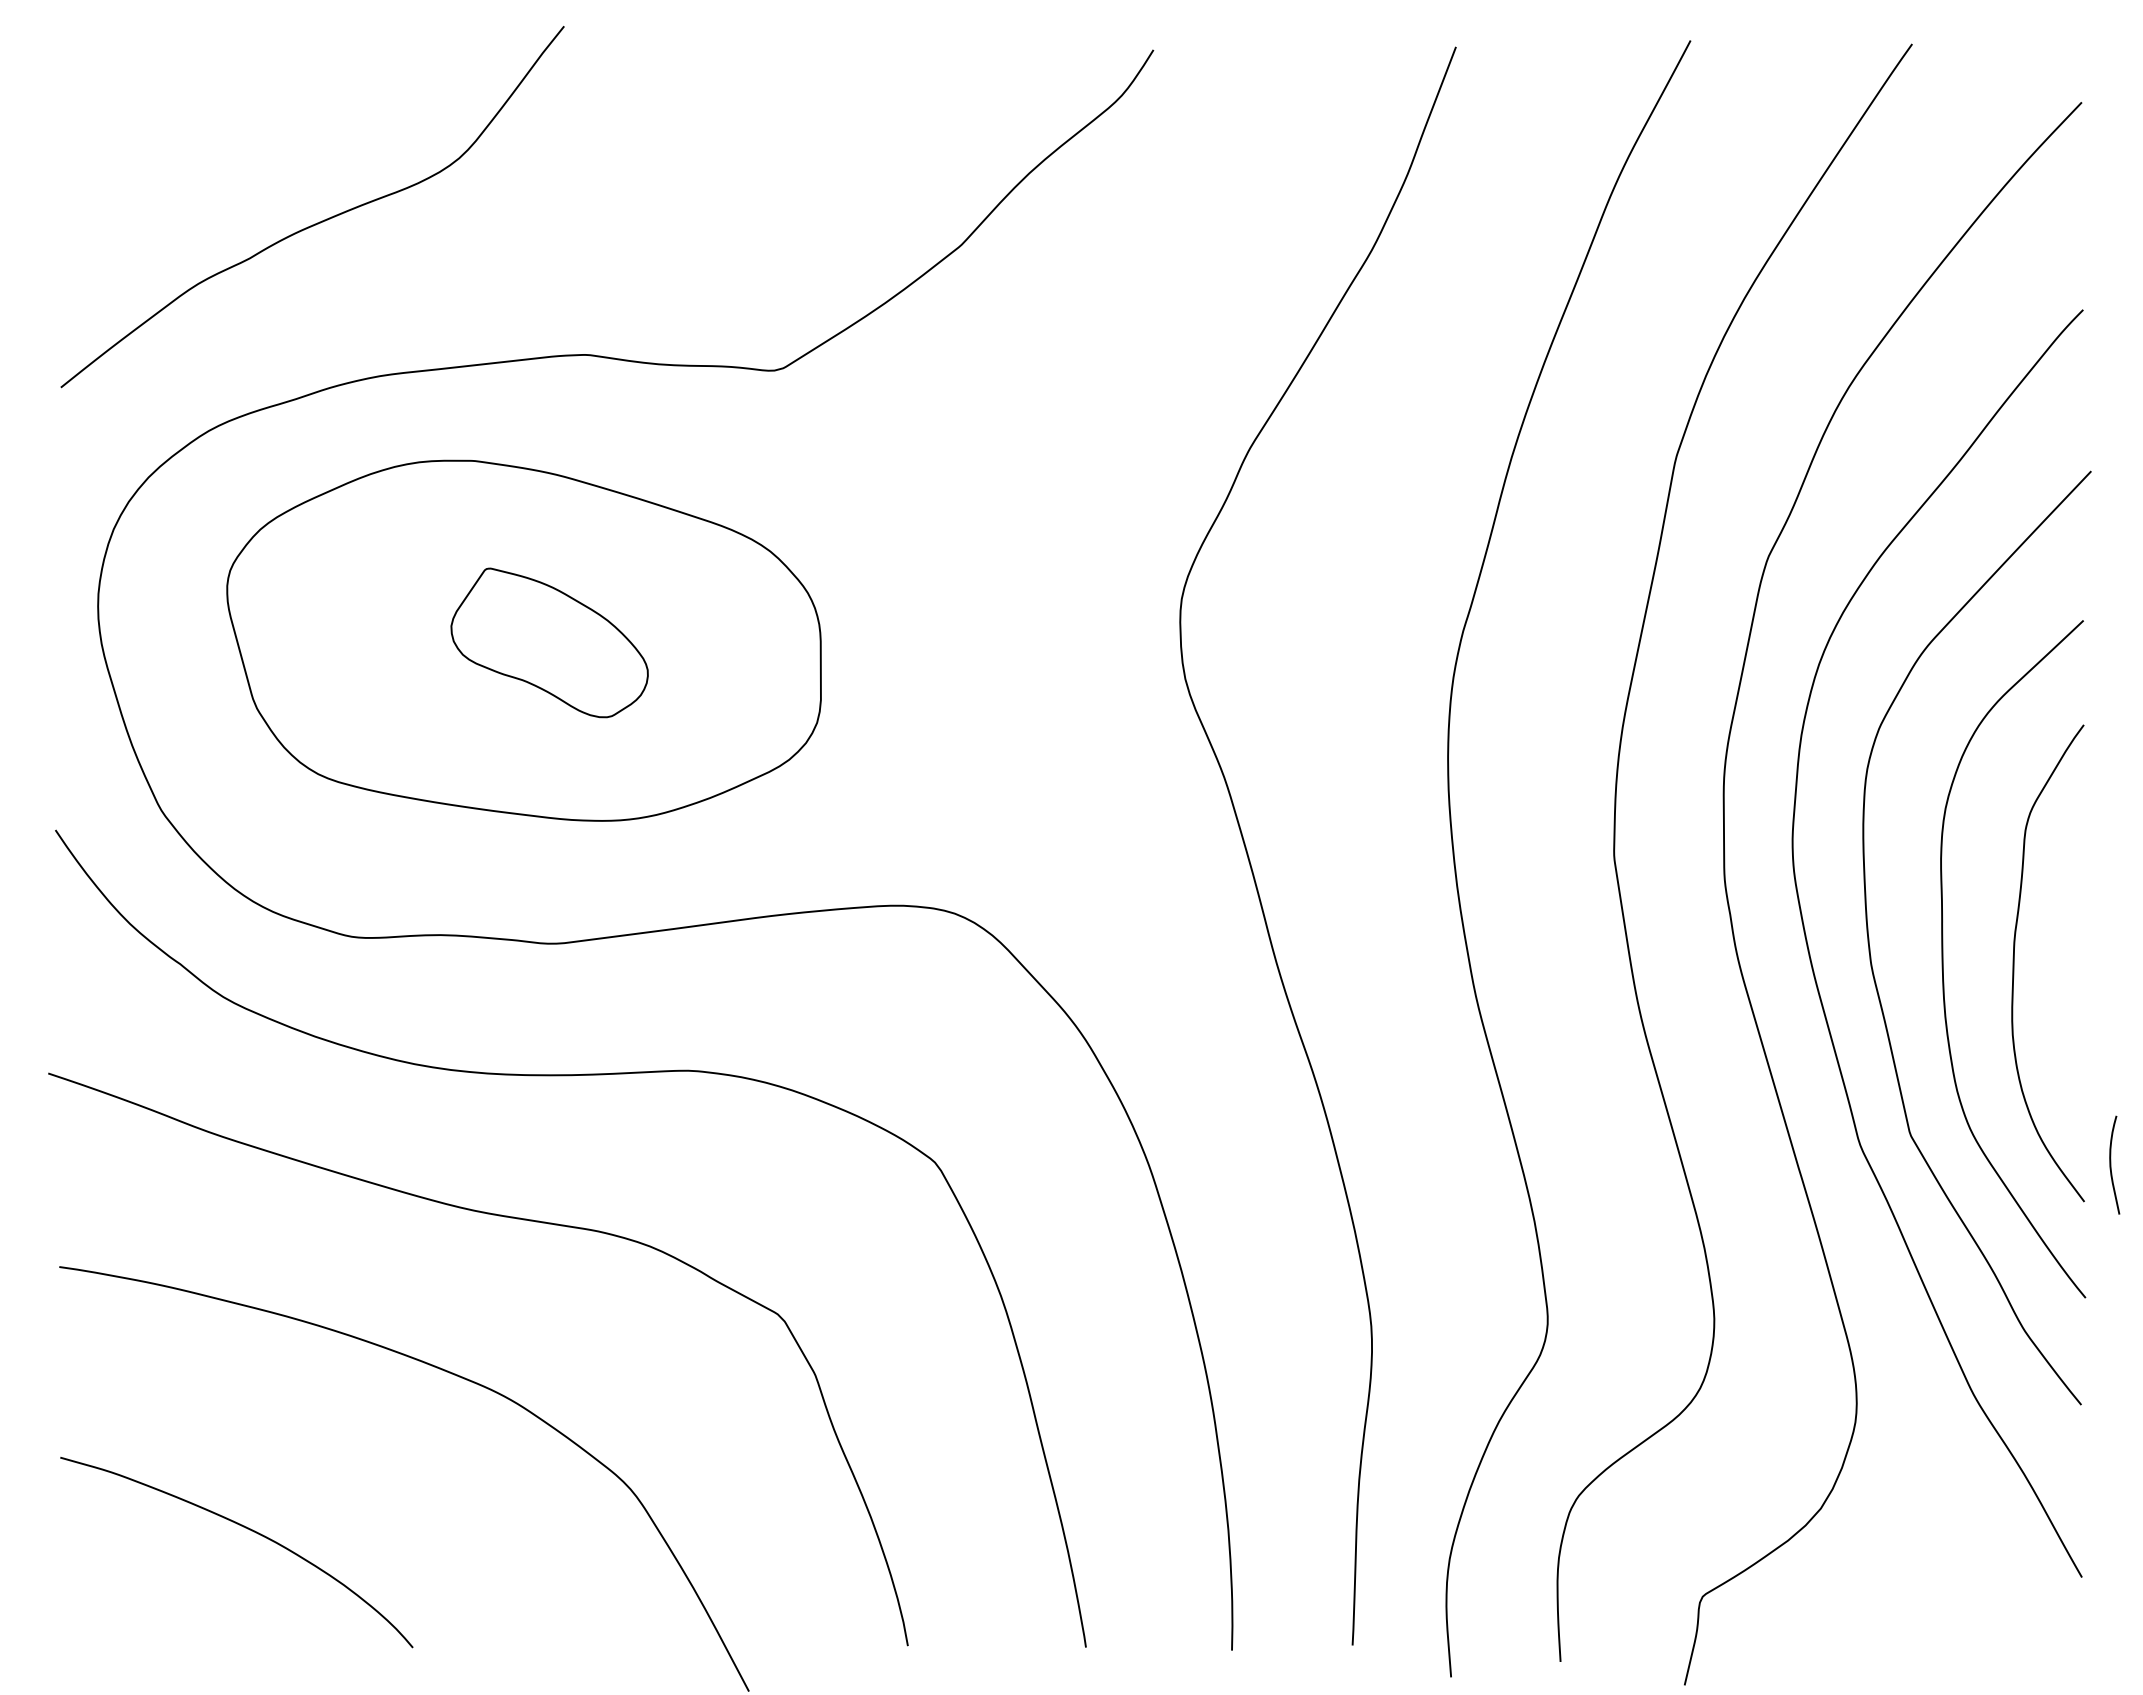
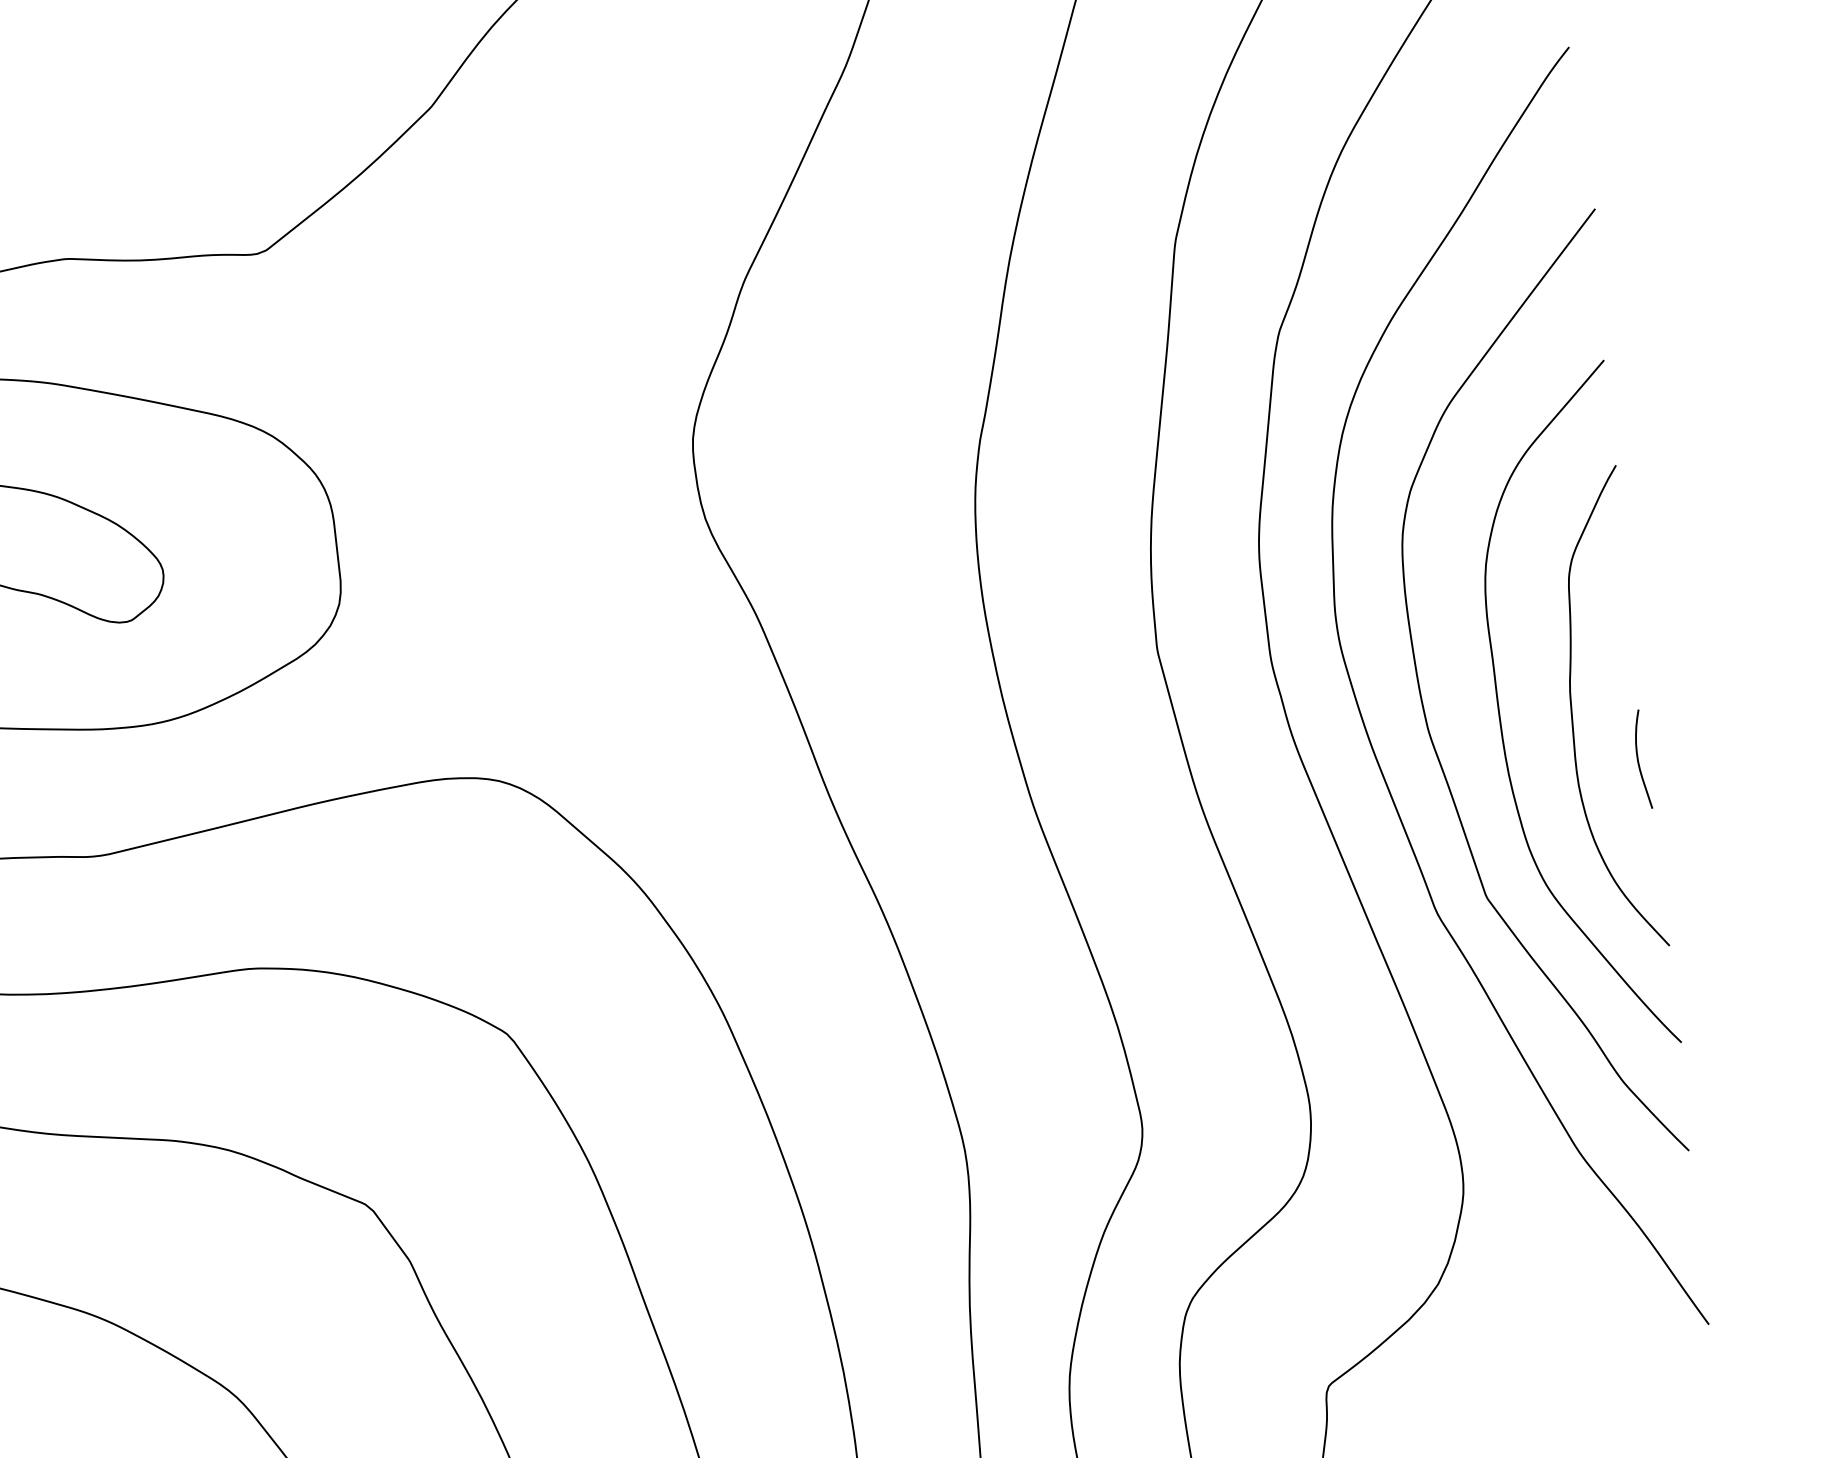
curve: (2111, 1164) -> (1638, 759), moved

